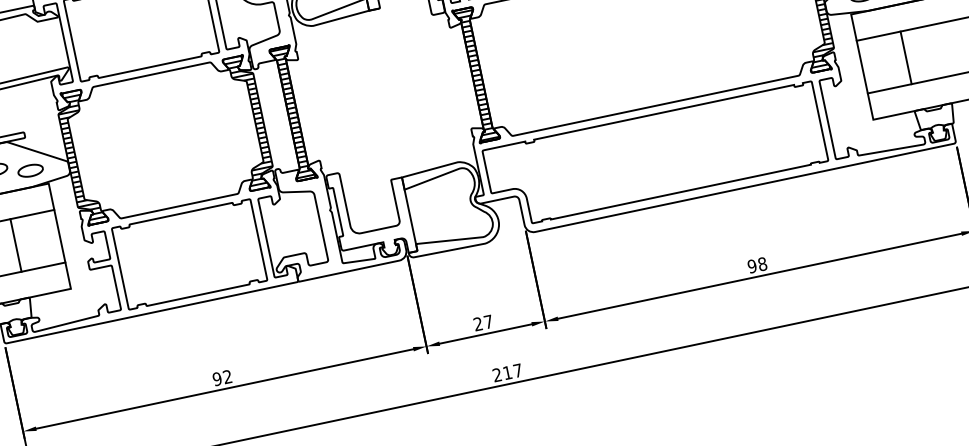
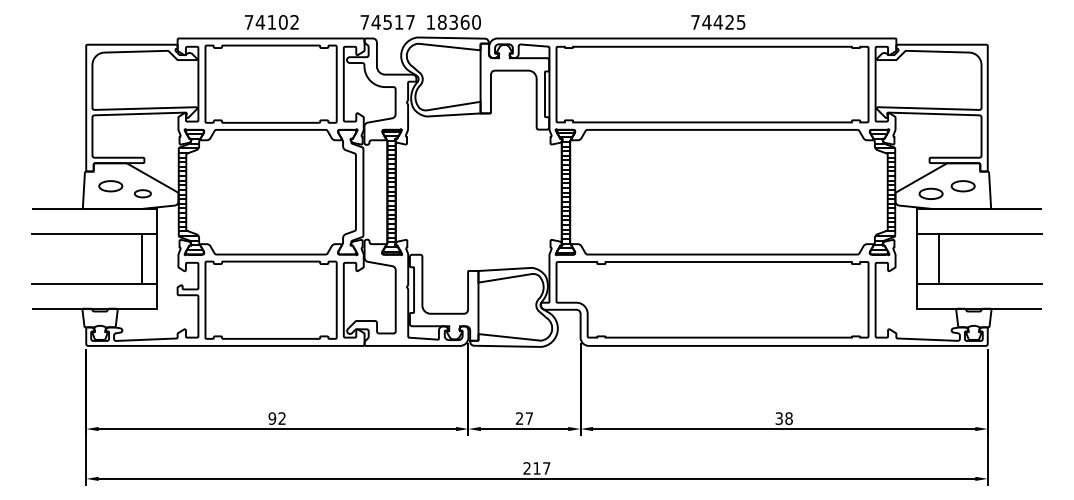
line: (905, 57) -> (938, 258), moved
hatch: (250, 121) -> (351, 191), removed
part: (30, 170) -> (142, 193), size x0.7
line: (16, 245) -> (142, 258), moved
text: (752, 266) -> (779, 418), 98 -> 38

